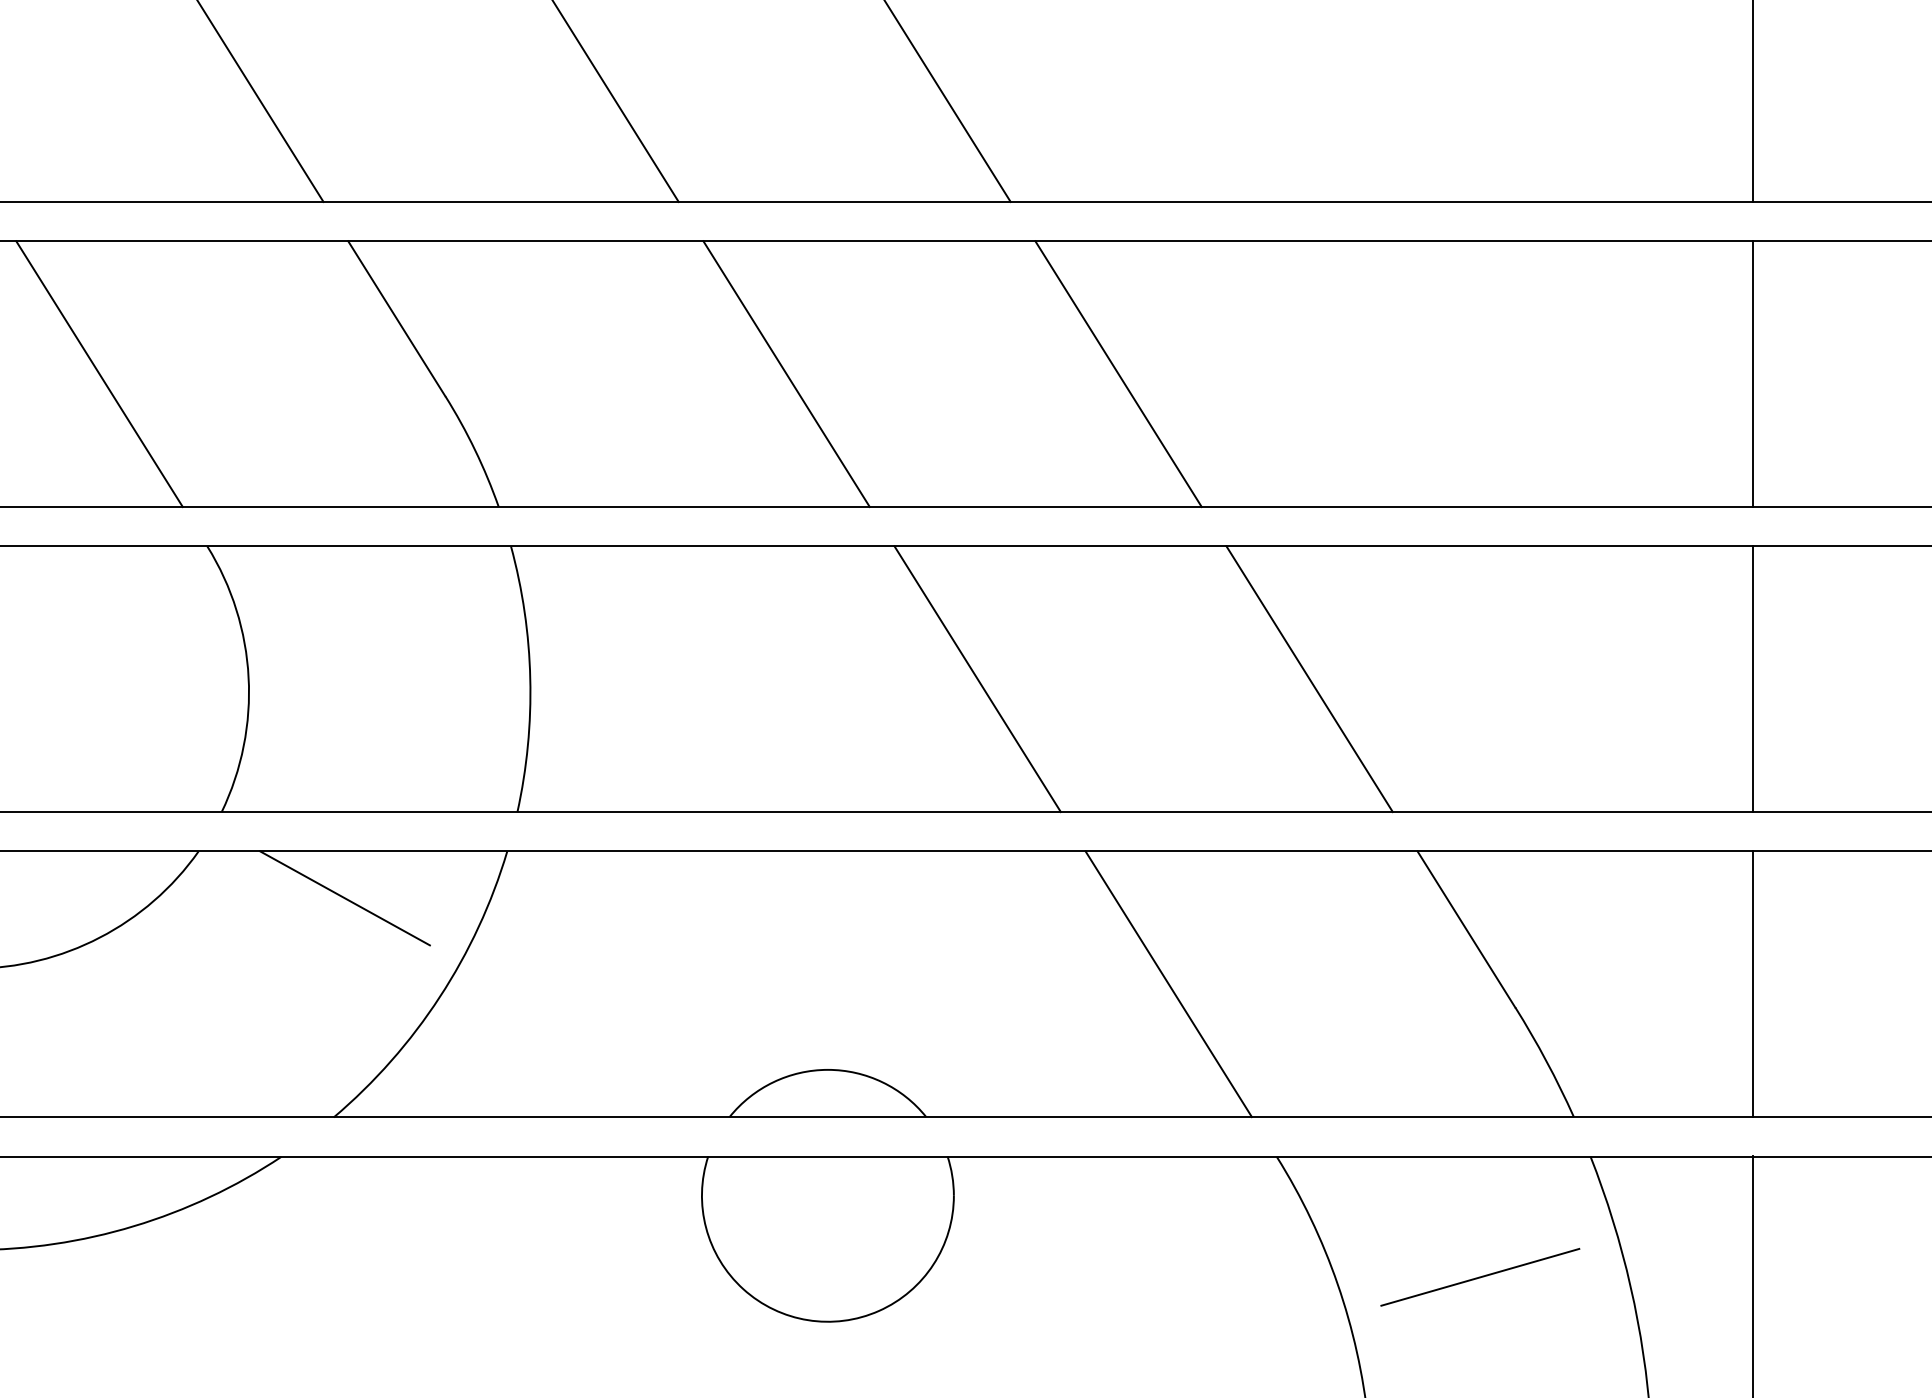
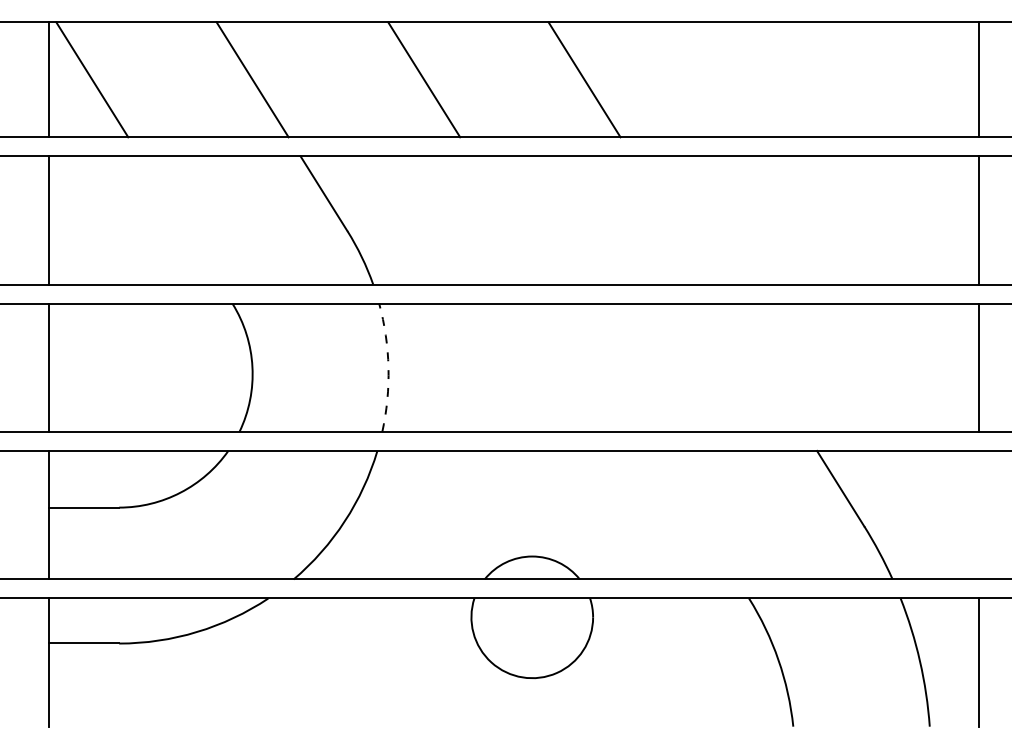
line: (99, 374) -> (180, 220), removed
line: (786, 374) -> (512, 220), removed
line: (1118, 374) -> (672, 220), removed
arc: (530, 678) -> (388, 367), solid -> dashed
line: (977, 678) -> (604, 367), removed
line: (1308, 678) -> (764, 367), removed
line: (346, 897) -> (299, 473), removed
line: (1167, 982) -> (696, 514), removed
line: (1753, 982) -> (979, 514), removed
line: (1480, 1276) -> (847, 656), removed

